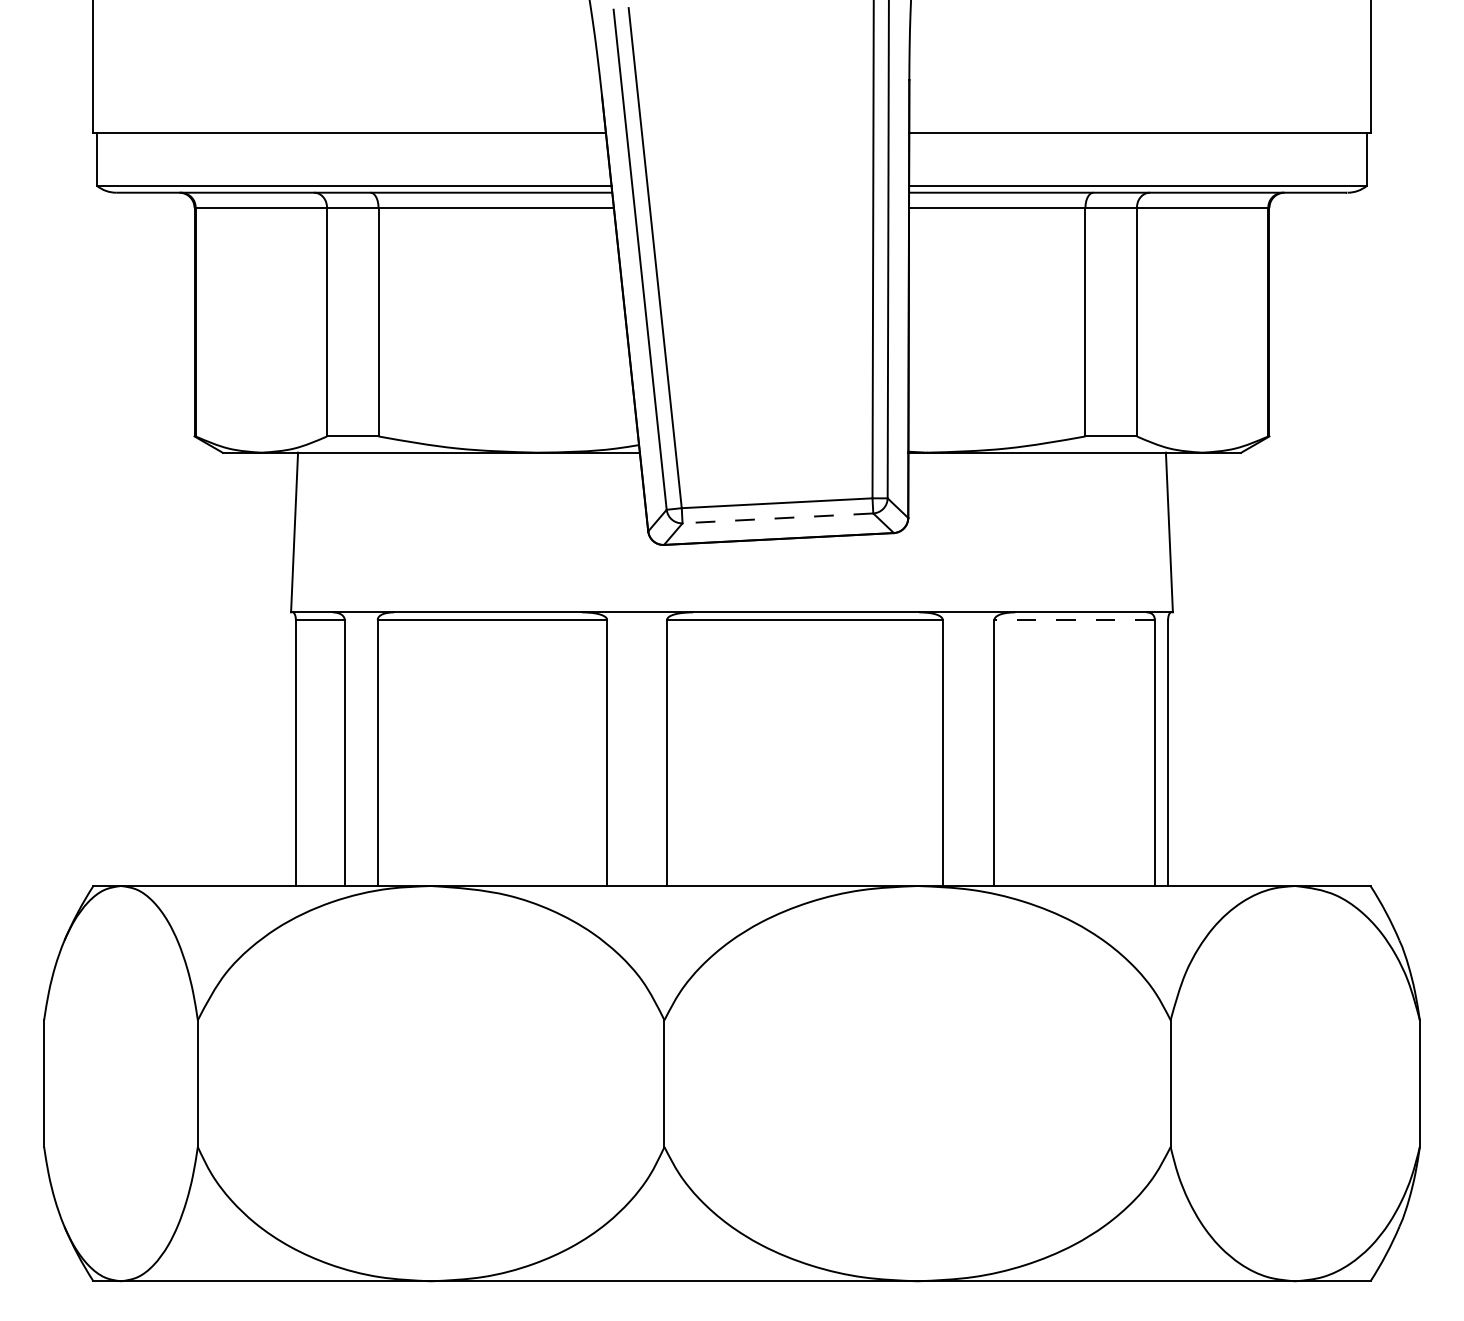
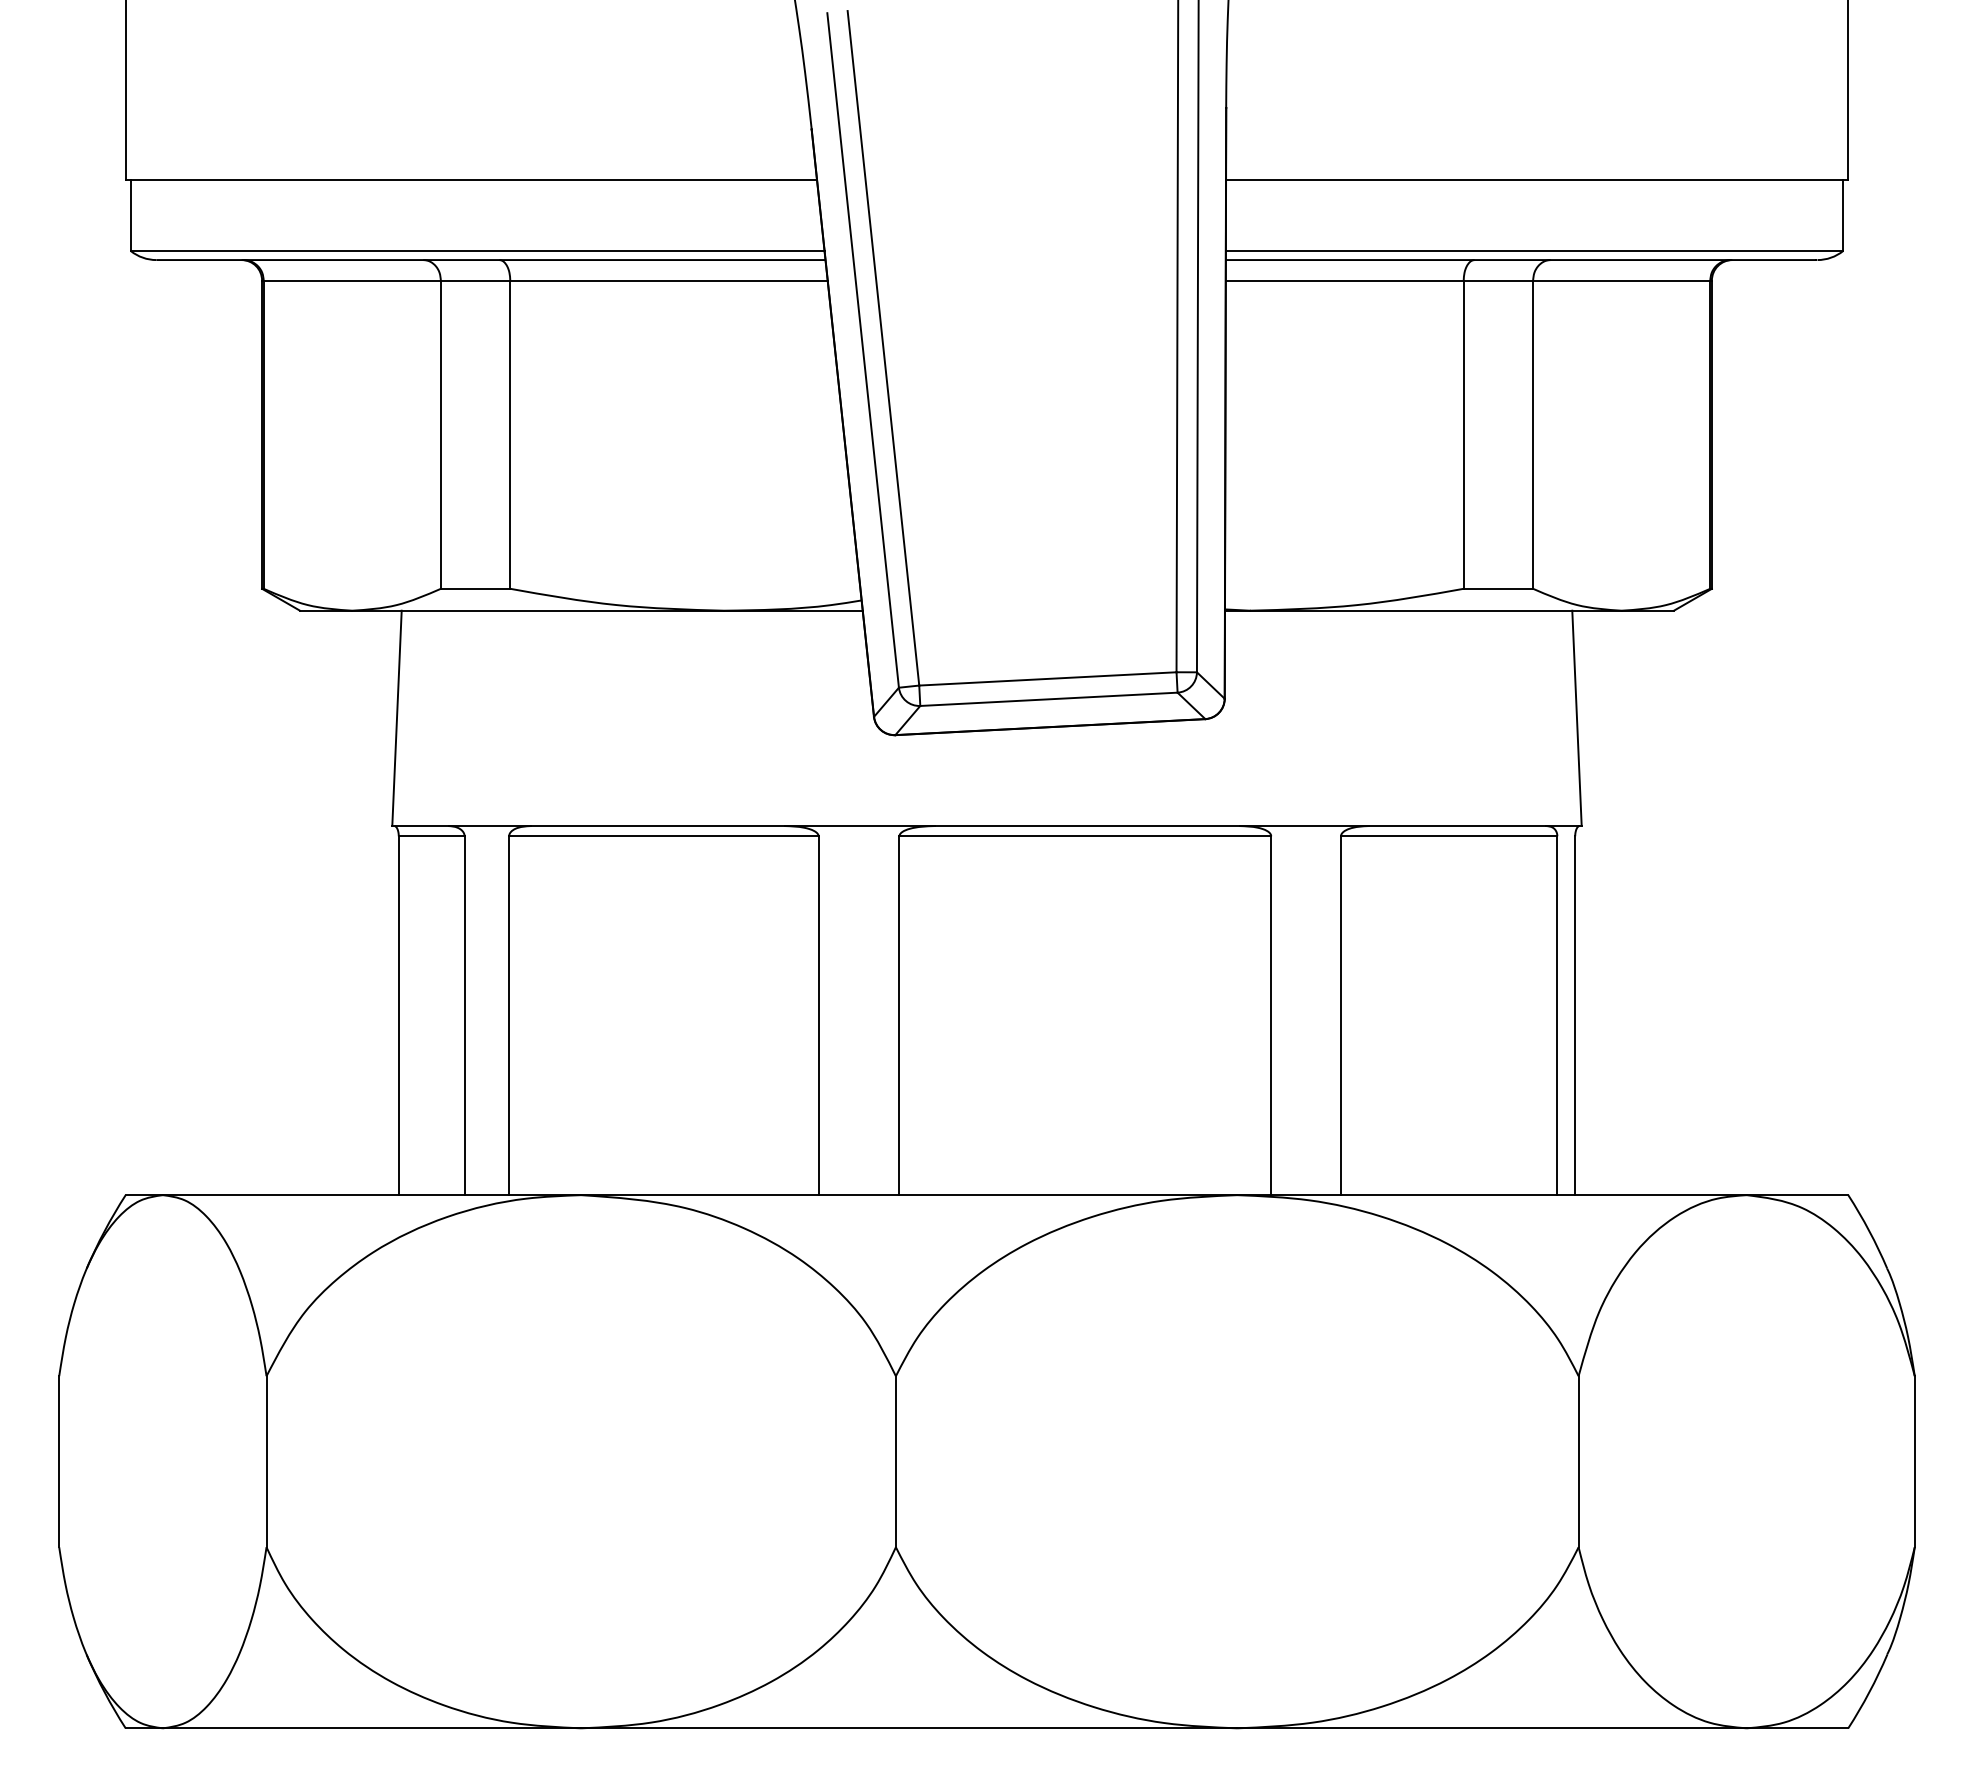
line: (777, 518) -> (1048, 699), dashed -> solid
line: (1074, 620) -> (1448, 836), dashed -> solid

